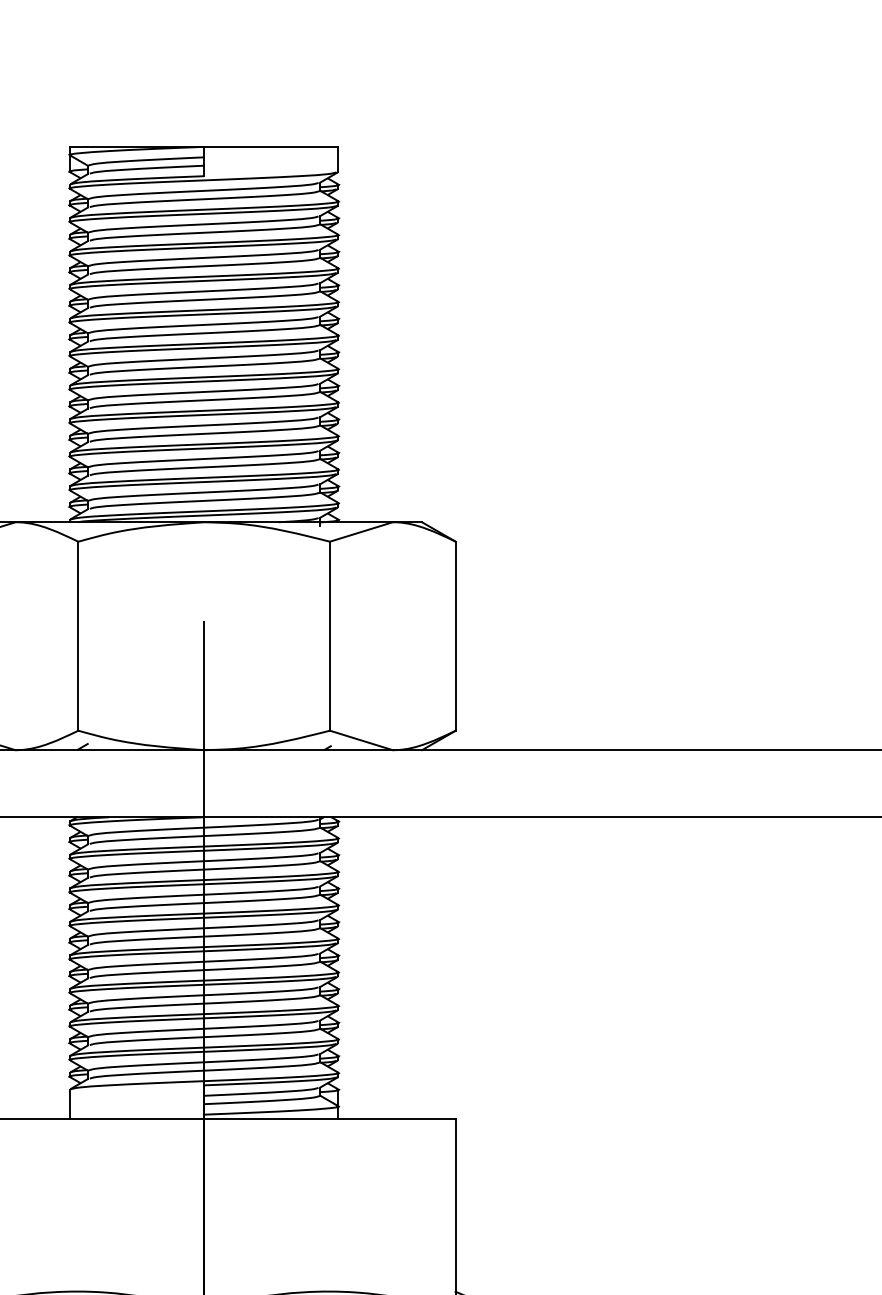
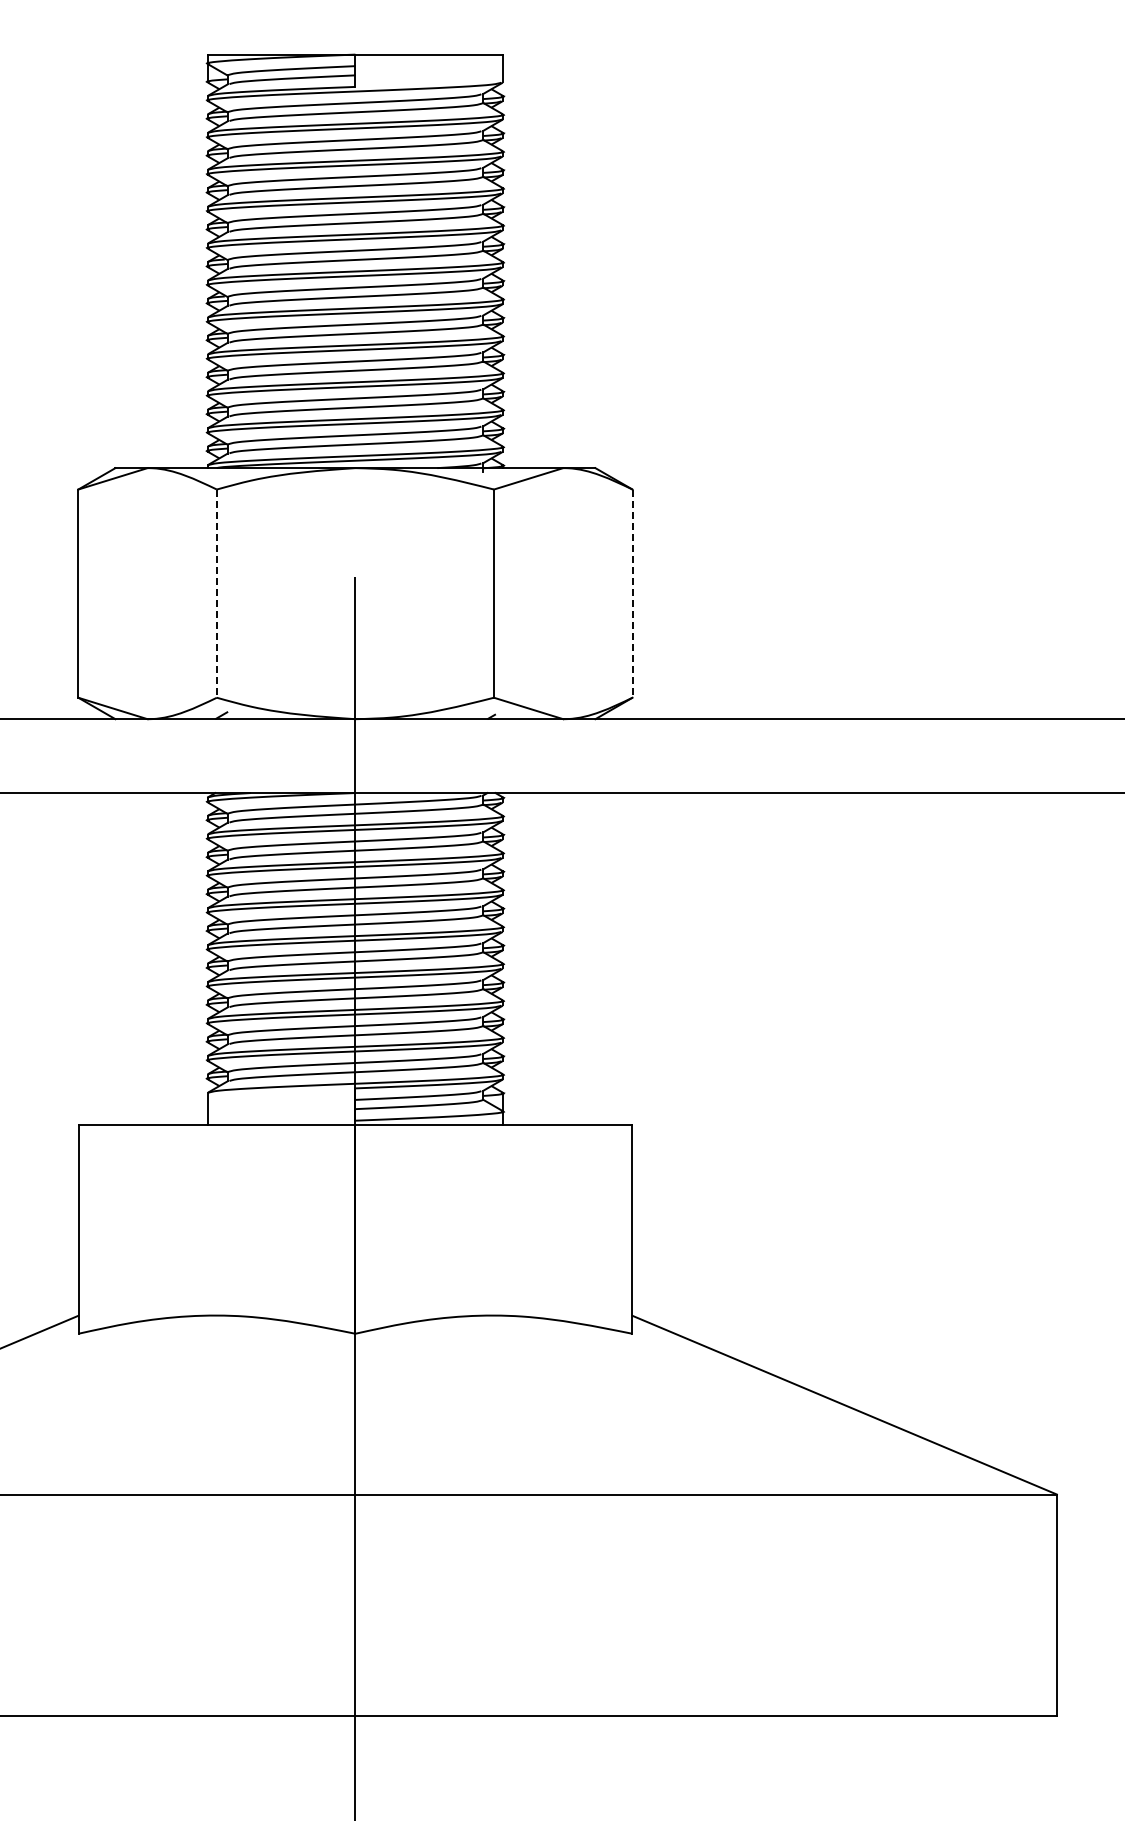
line: (78, 636) -> (216, 594), solid -> dashed
line: (455, 636) -> (632, 594), solid -> dashed

